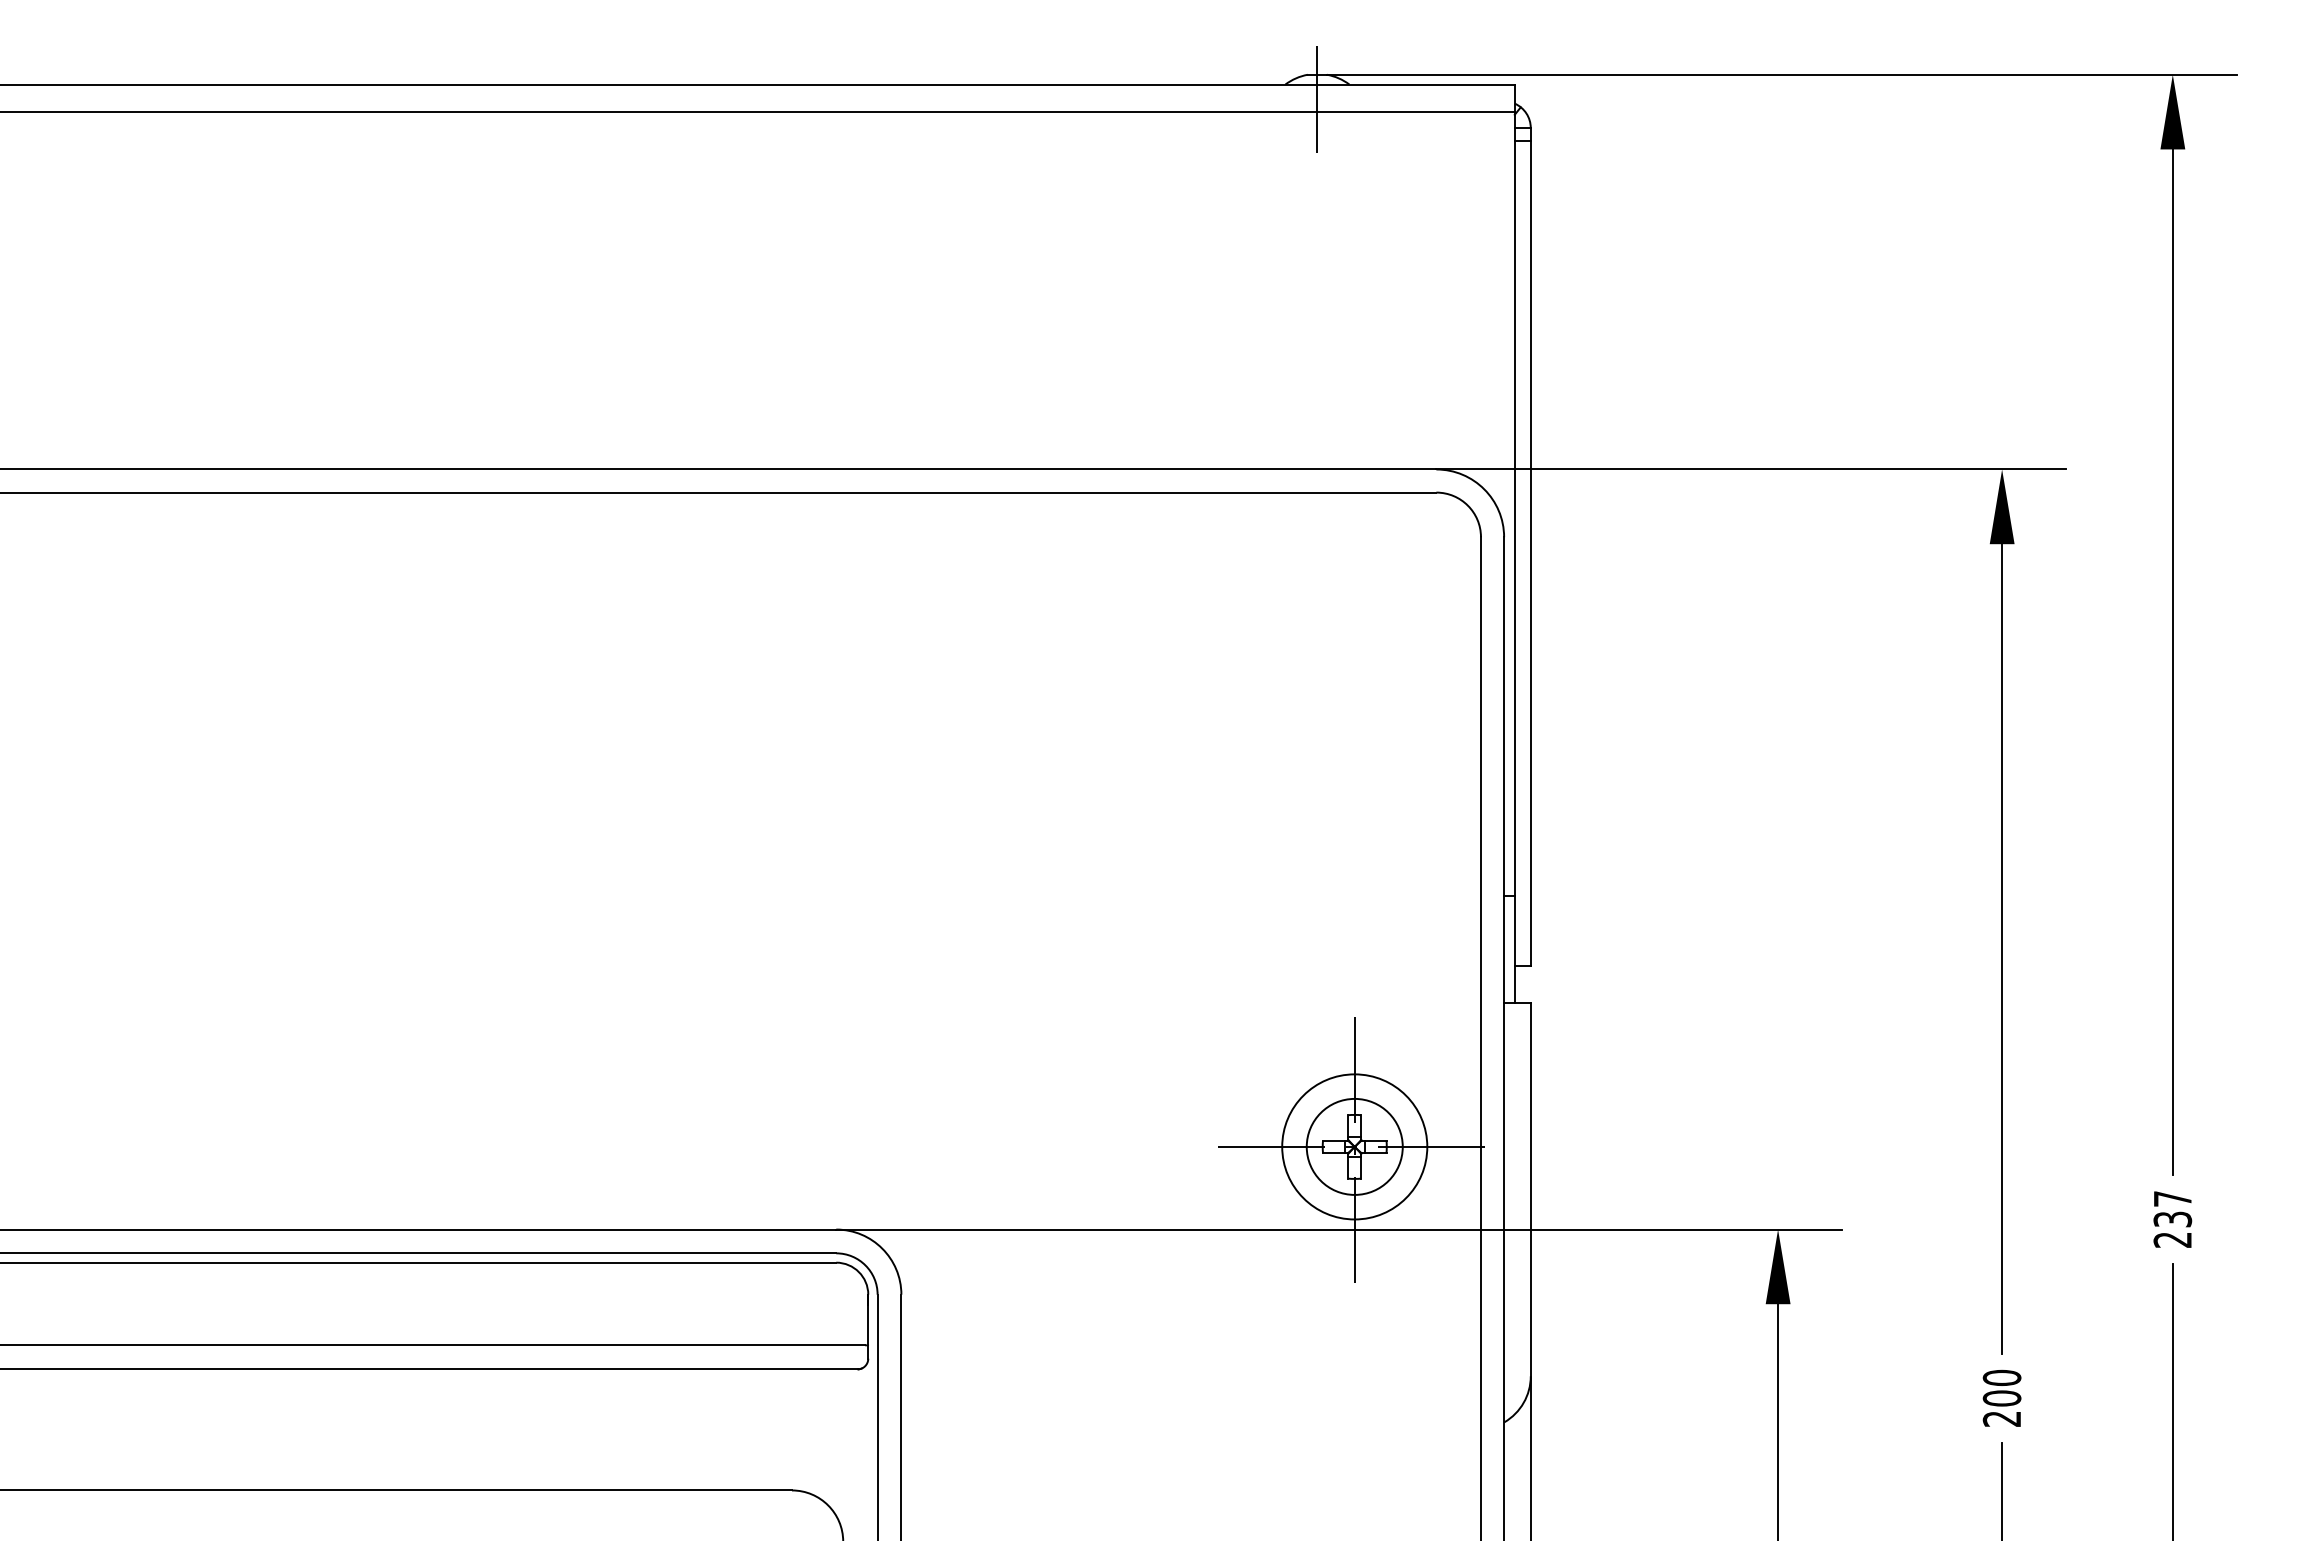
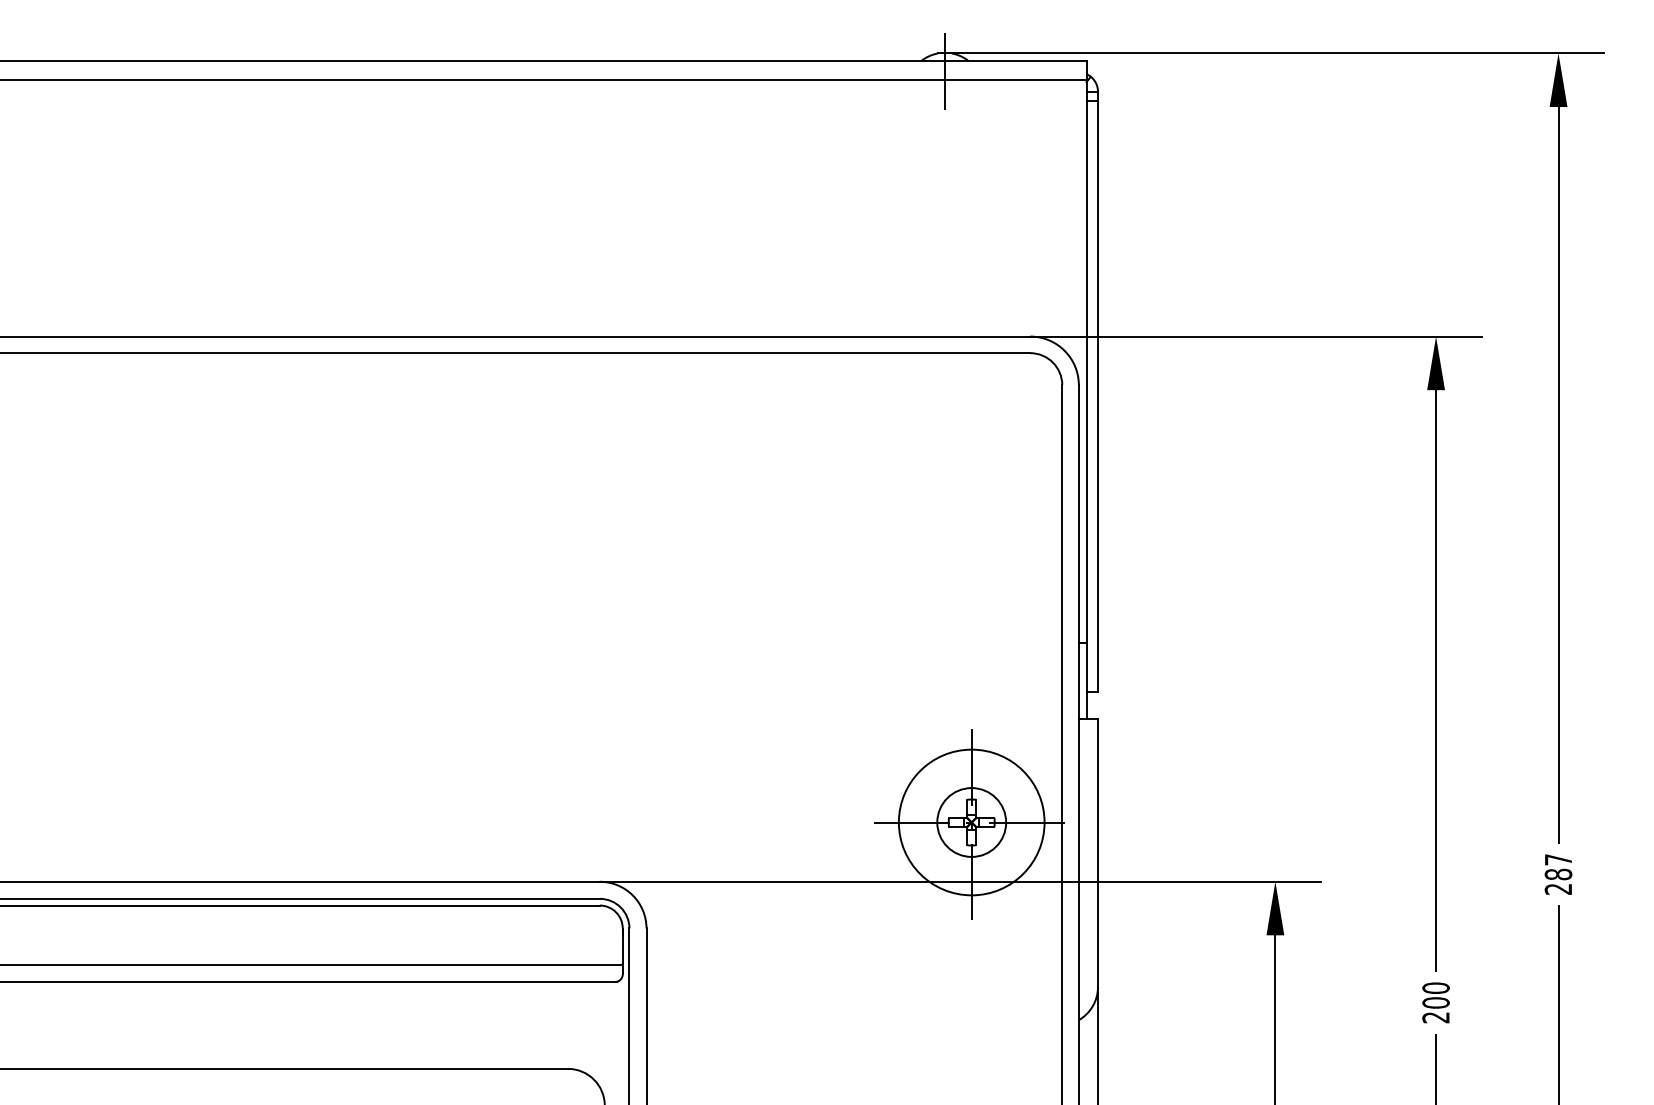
circle: (1354, 1146) -> (971, 822), size x1.4
text: (2172, 1219) -> (1558, 874), 237 -> 287

